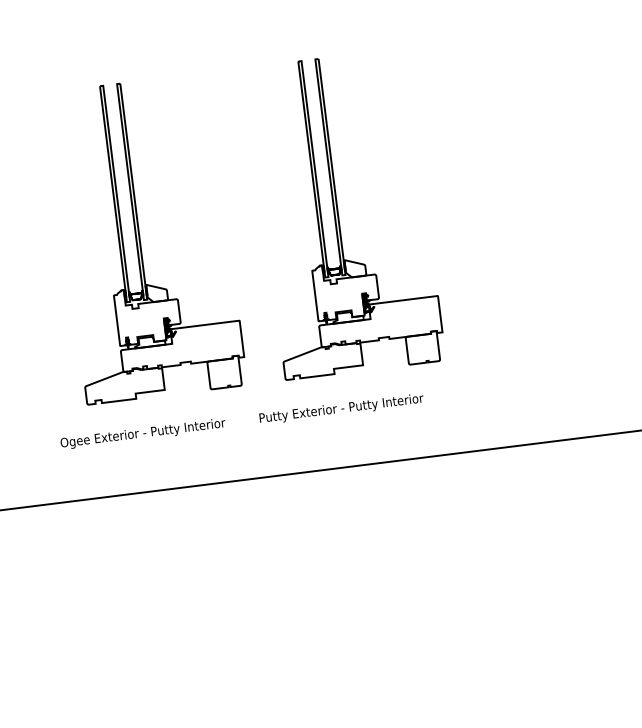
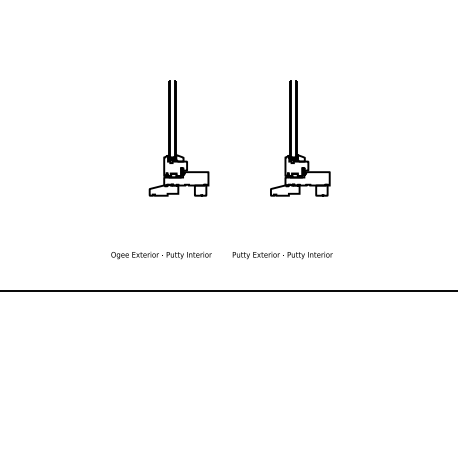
part: (346, 213) -> (300, 138), size x0.6
part: (147, 238) -> (178, 138), size x0.6

